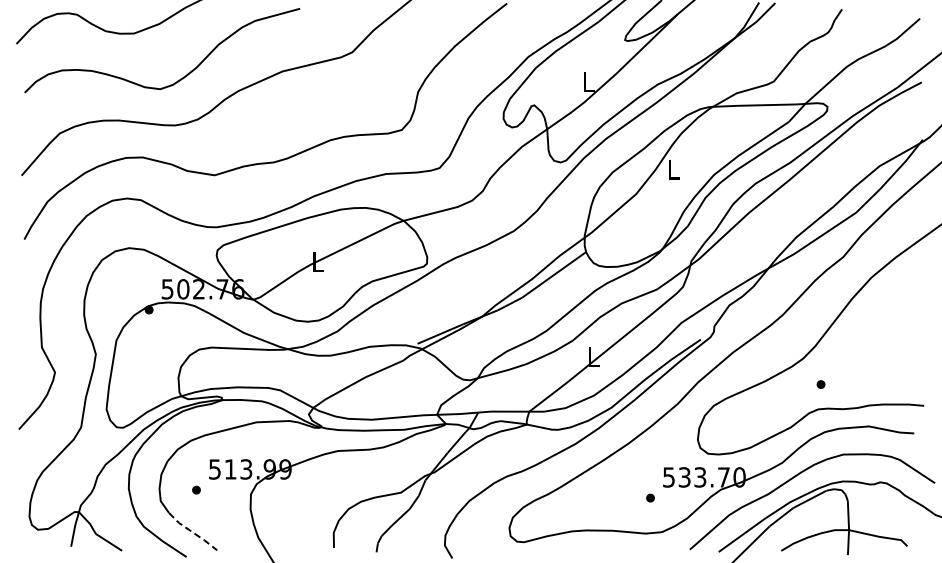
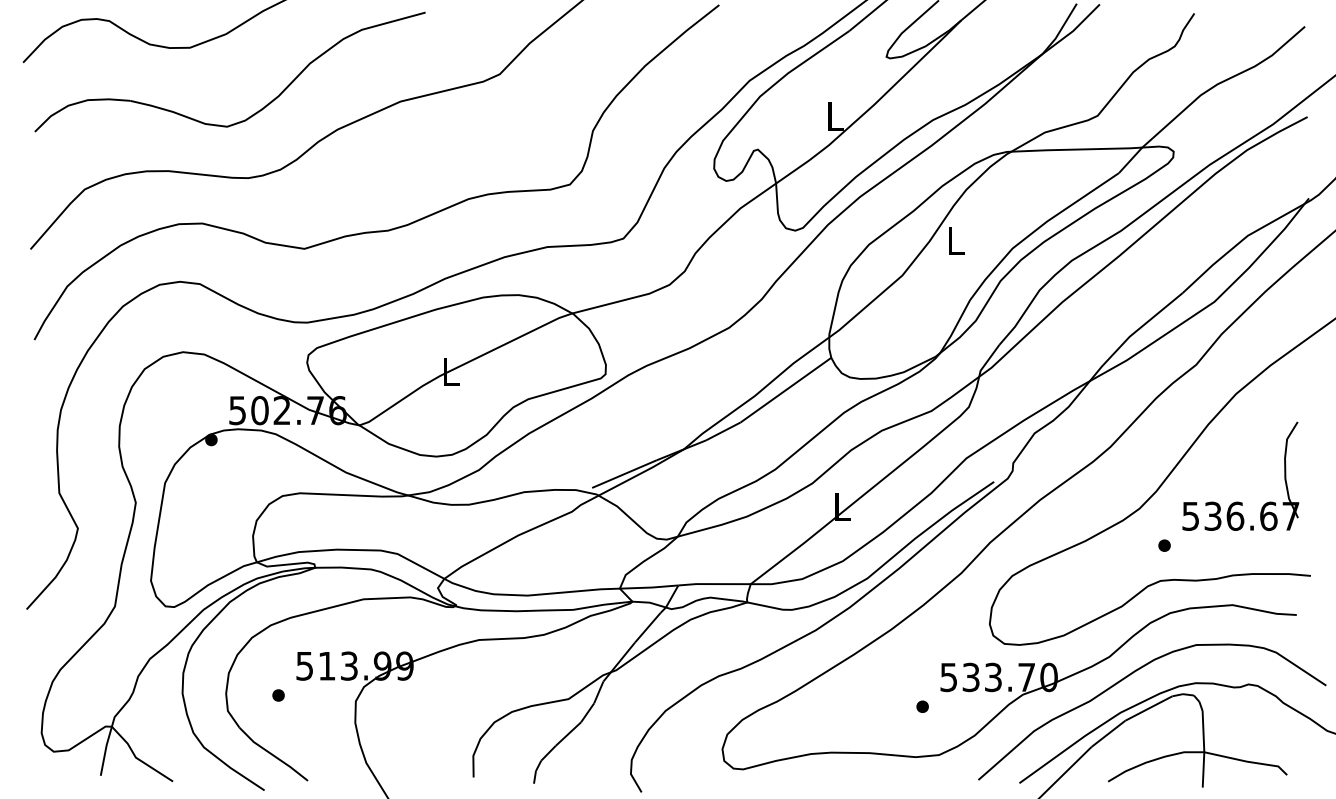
part: (874, 353) -> (1240, 501), added
line: (192, 532) -> (272, 755), dashed -> solid

